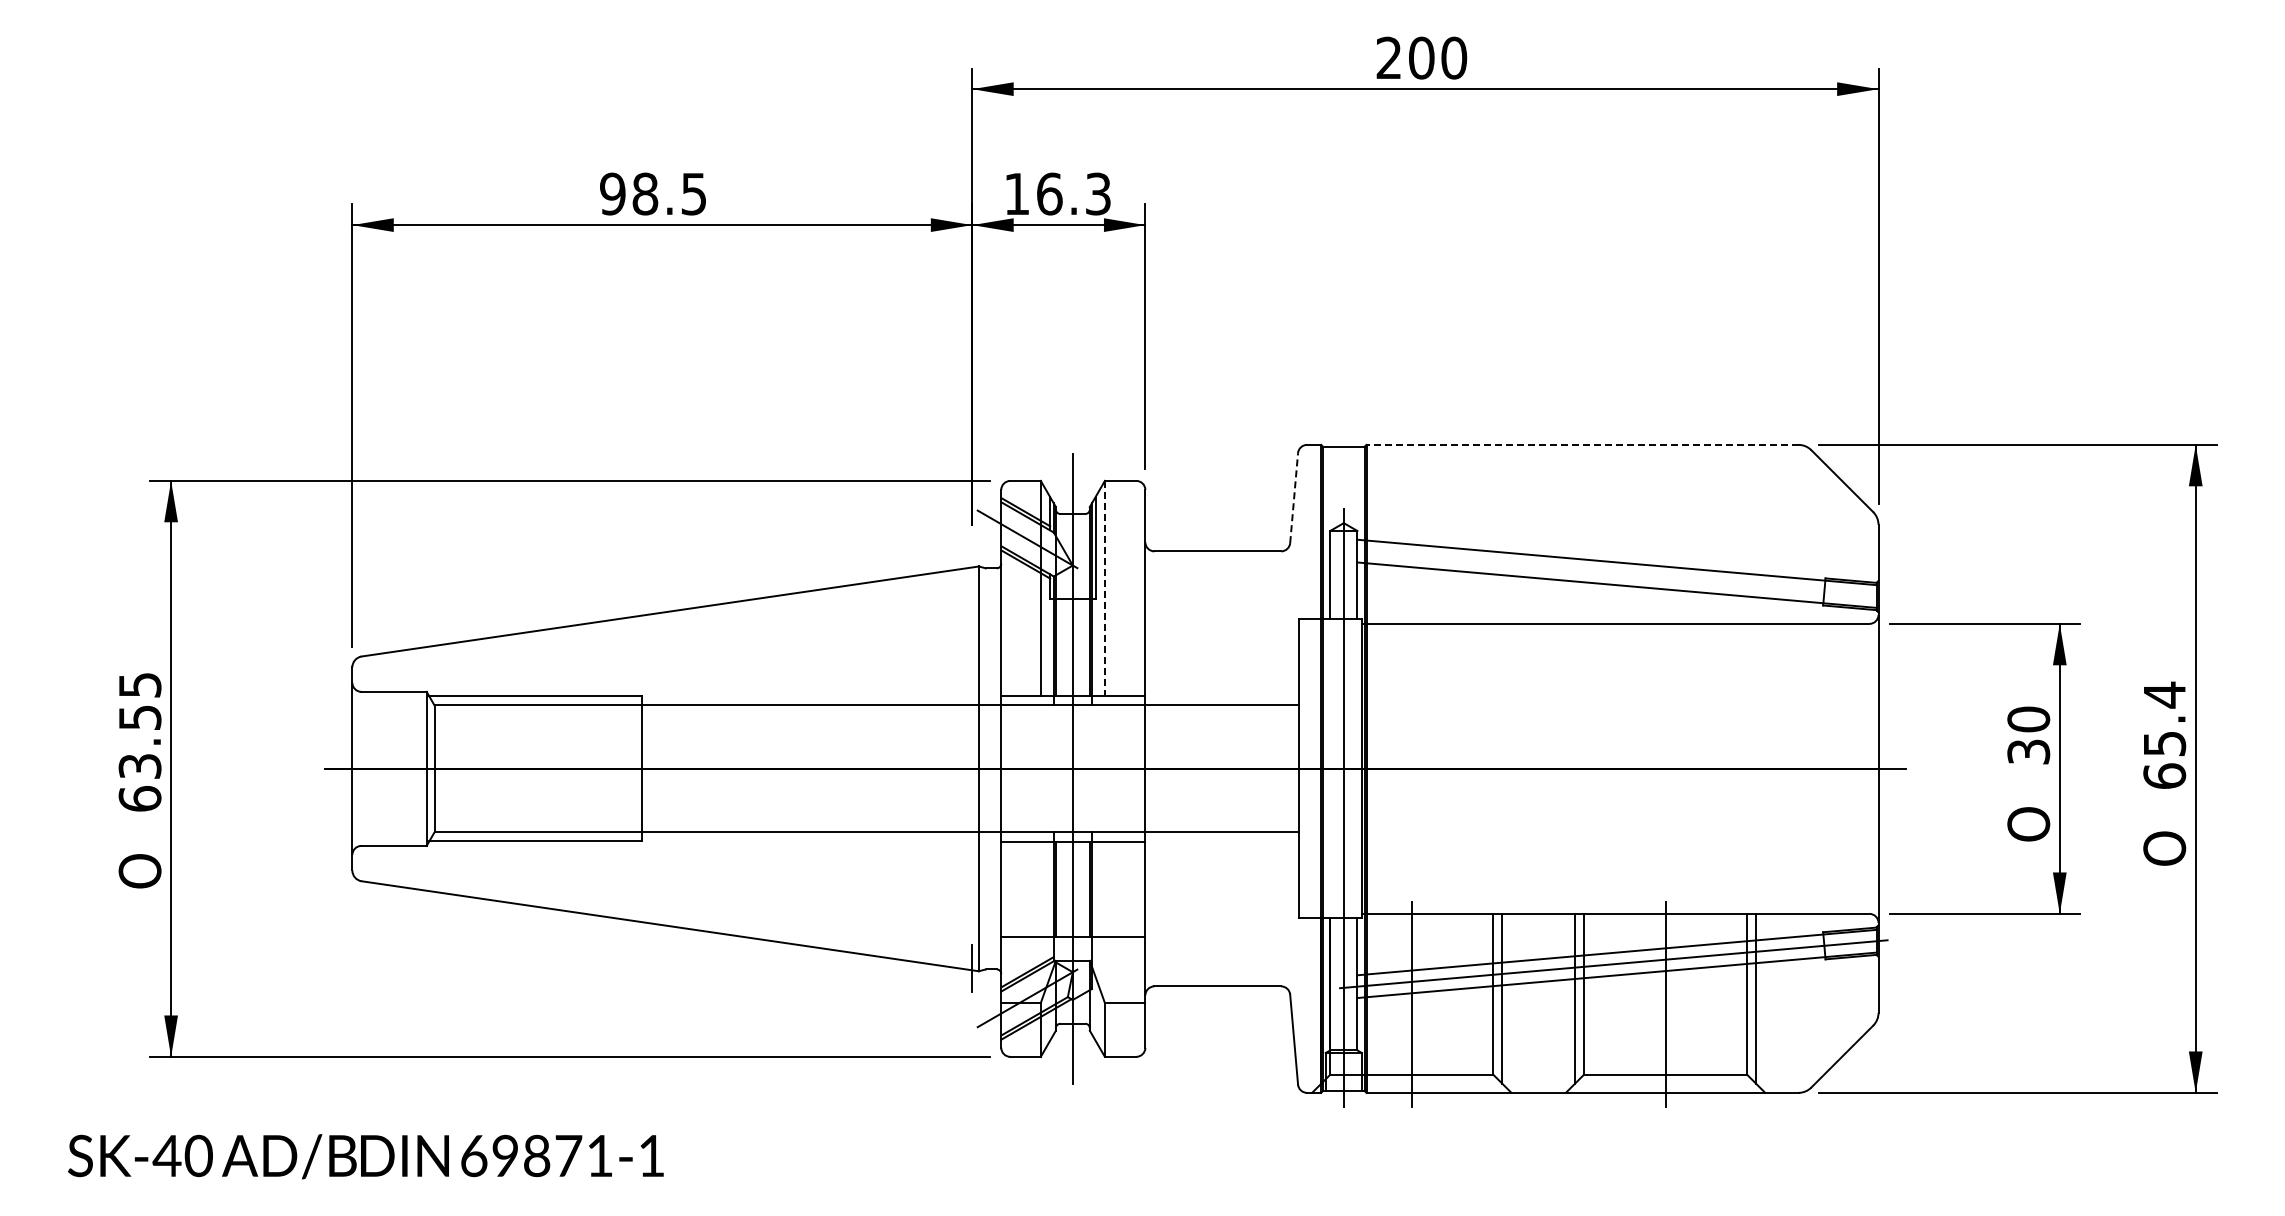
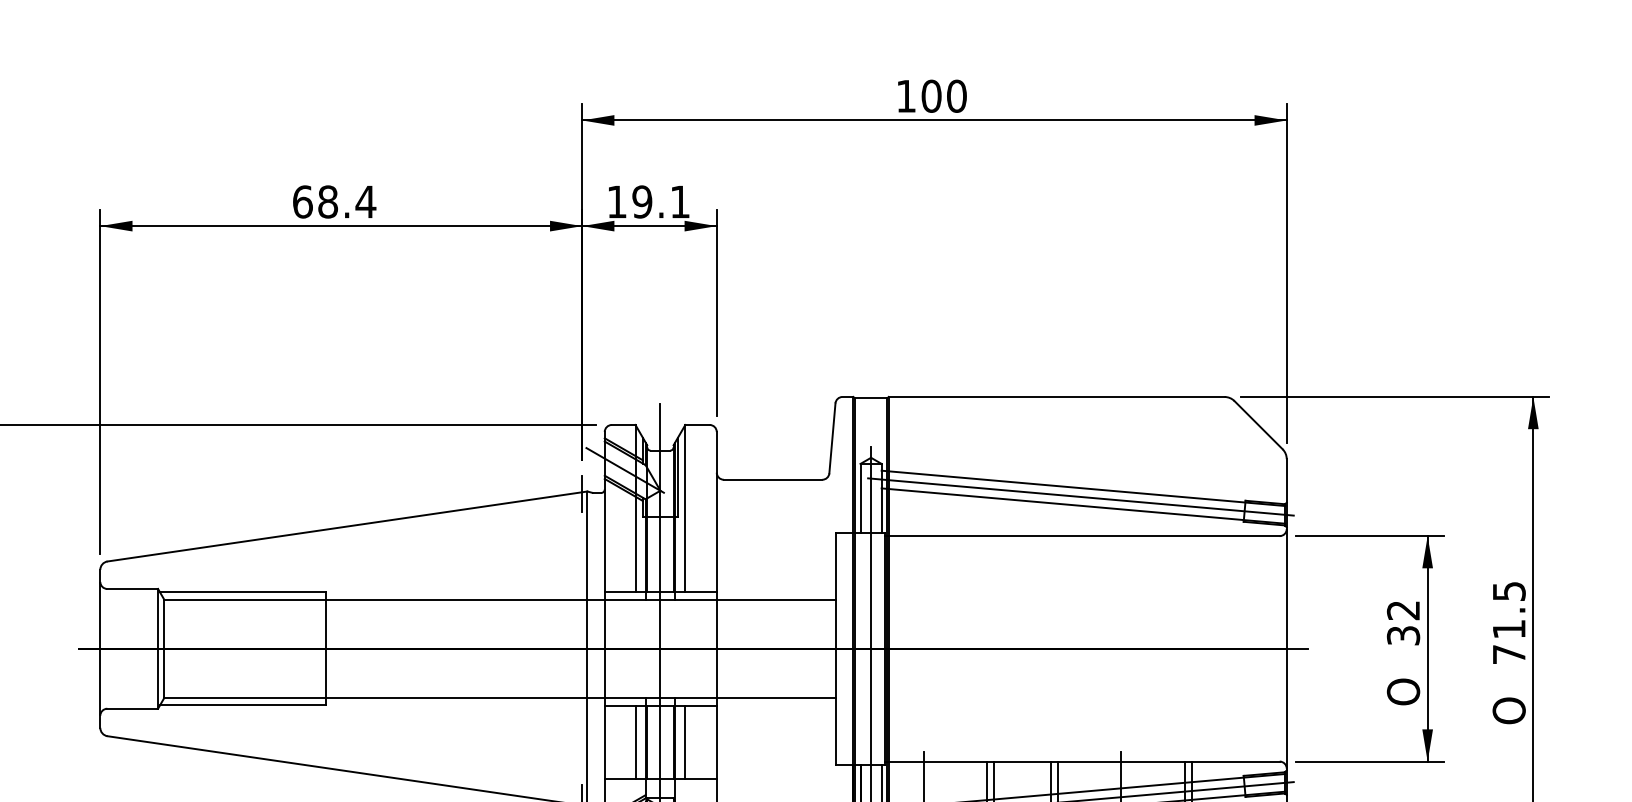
text: (1388, 57) -> (905, 95), 200 -> 100
text: (653, 193) -> (334, 201), 98.5 -> 68.4
text: (1073, 193) -> (660, 201), 16.3 -> 19.1
line: (1582, 444) -> (1056, 396), dashed -> solid
line: (1294, 497) -> (832, 437), dashed -> solid
line: (972, 569) -> (582, 493), added
line: (1613, 573) -> (1080, 496), added
line: (1104, 588) -> (685, 508), dashed -> solid
text: (2028, 719) -> (1403, 610), 30 -> 32
text: (2164, 734) -> (1509, 622), 65.4 -> 71.5
line: (1040, 888) -> (635, 741), added
line: (1104, 888) -> (685, 741), added

